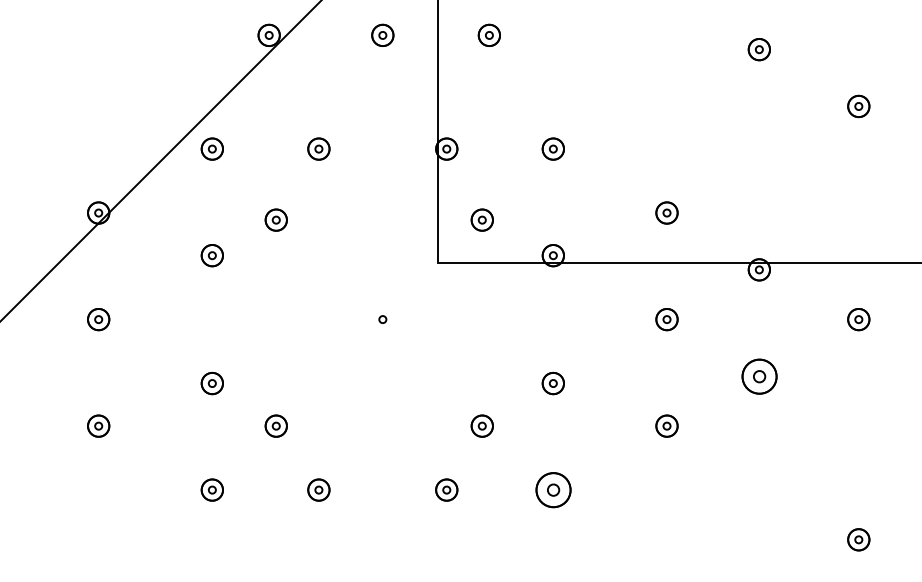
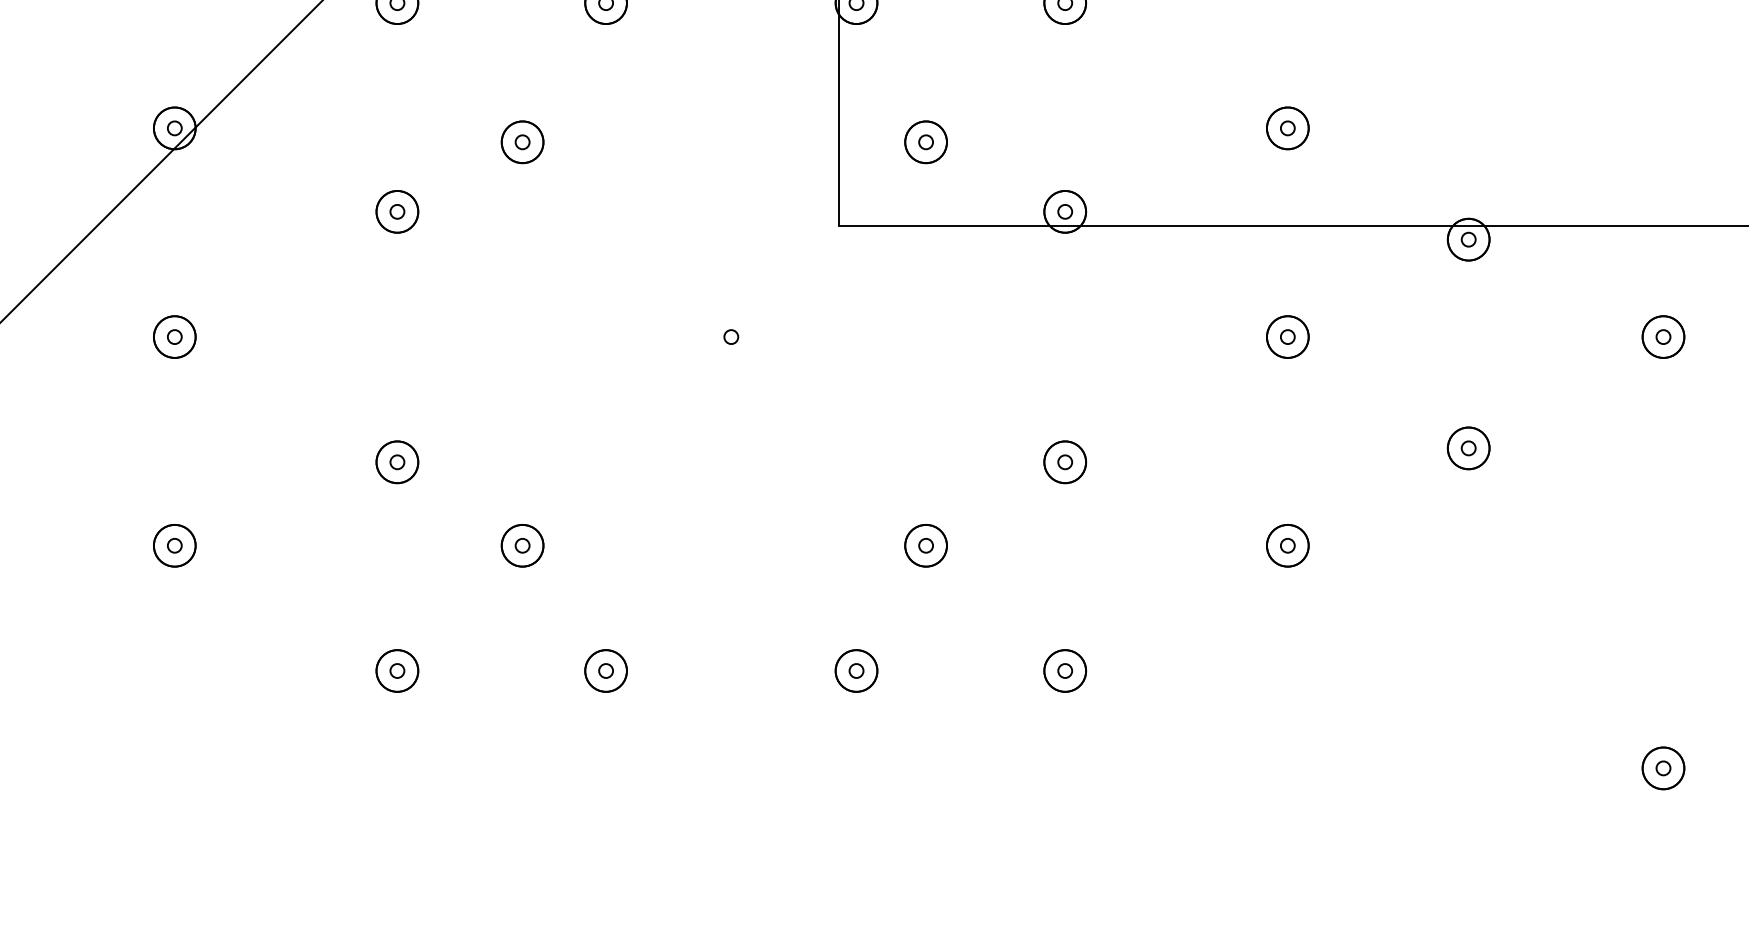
part: (758, 375) -> (1467, 446), size x0.62
part: (552, 489) -> (1063, 669), size x0.62

